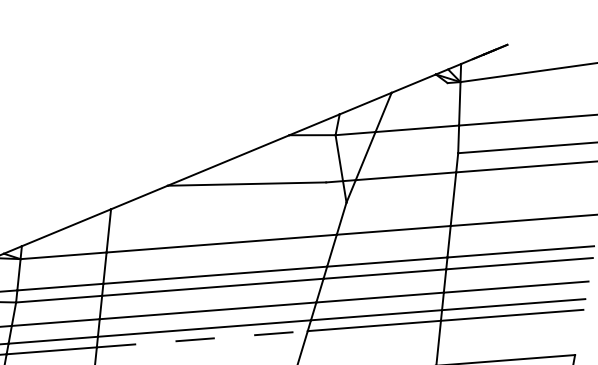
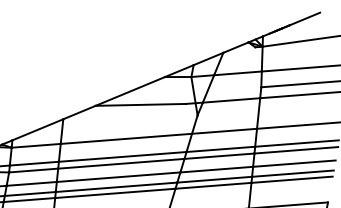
line: (533, 32) -> (304, 18), added
line: (202, 339) -> (115, 193), dashed -> solid

